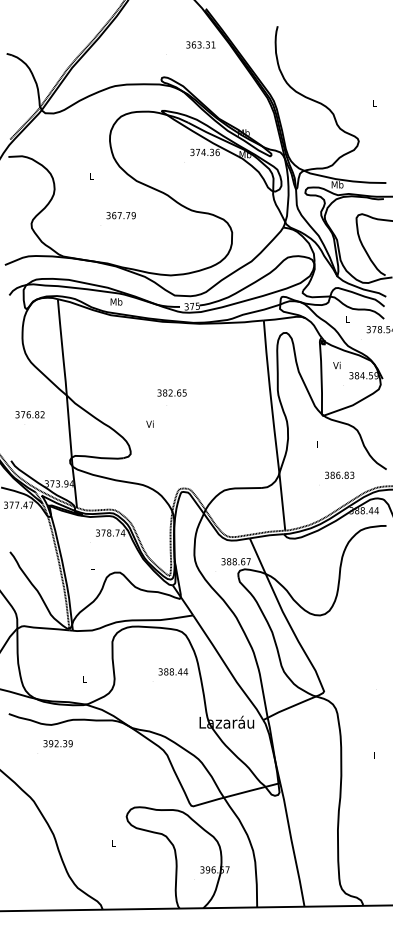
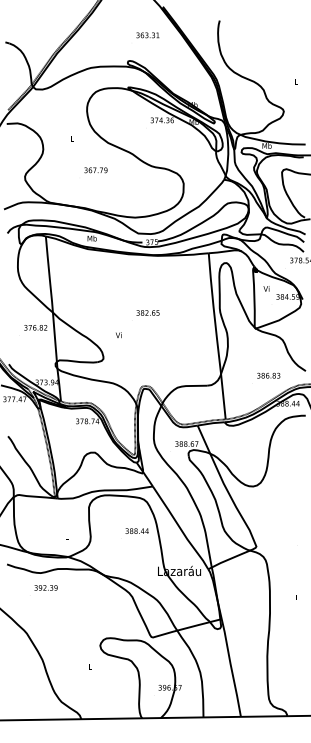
text: (200, 44) -> (147, 35), moved
text: (171, 392) -> (147, 312), moved
text: (29, 414) -> (35, 327), moved

